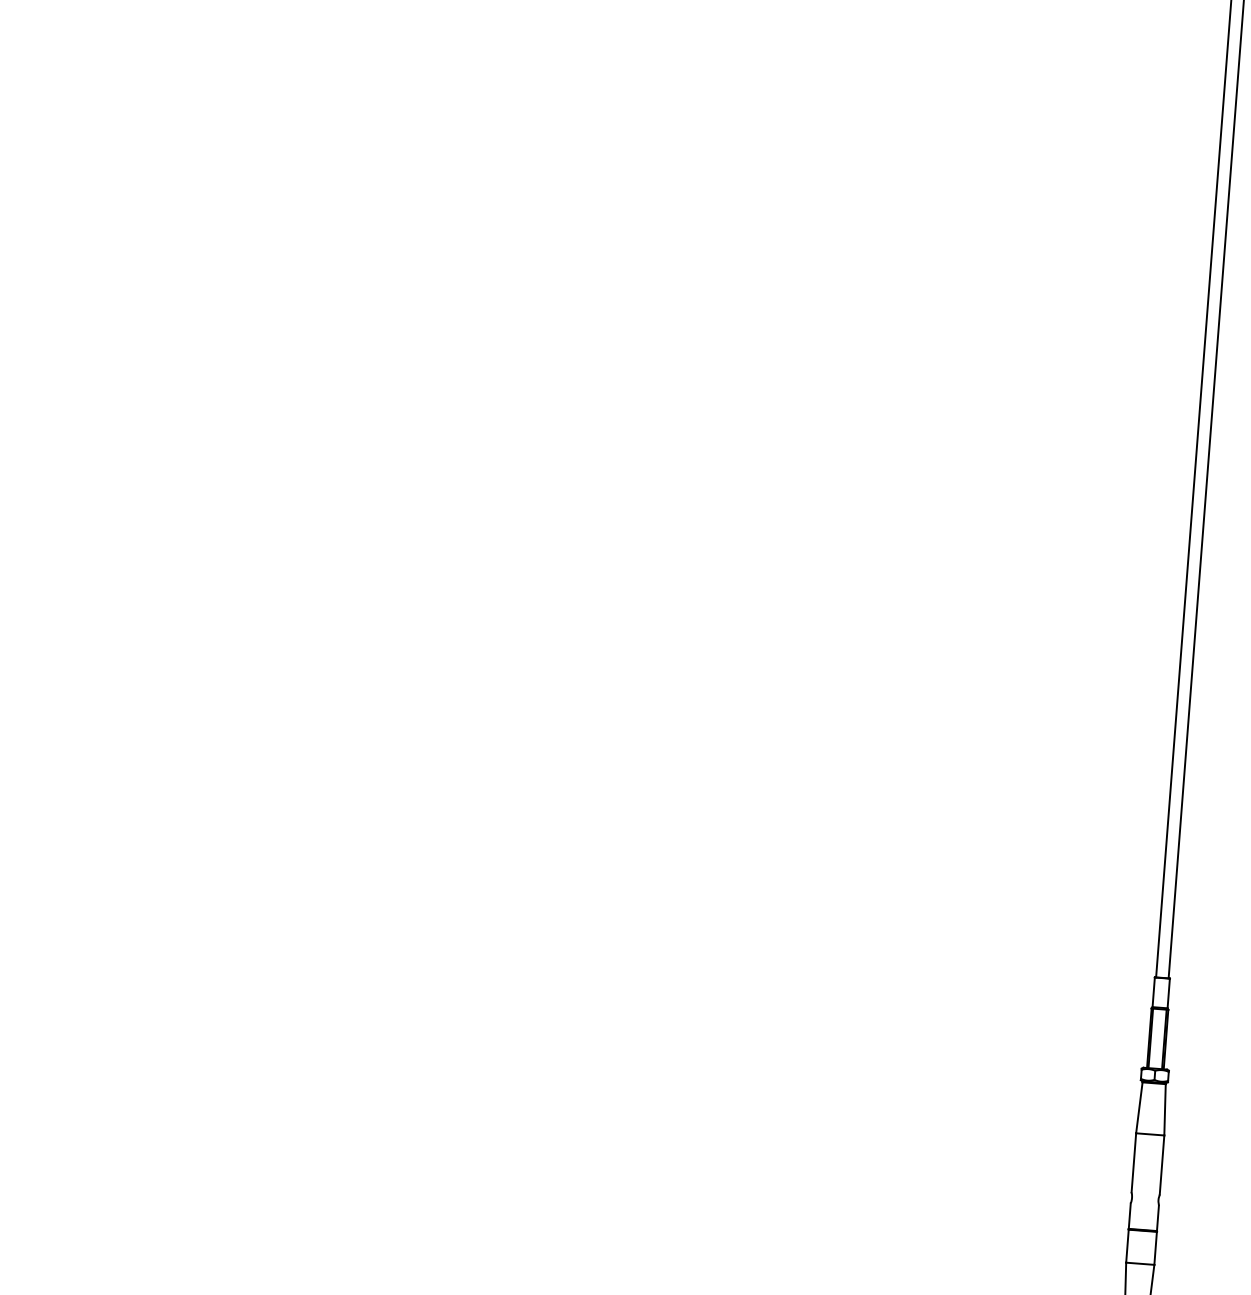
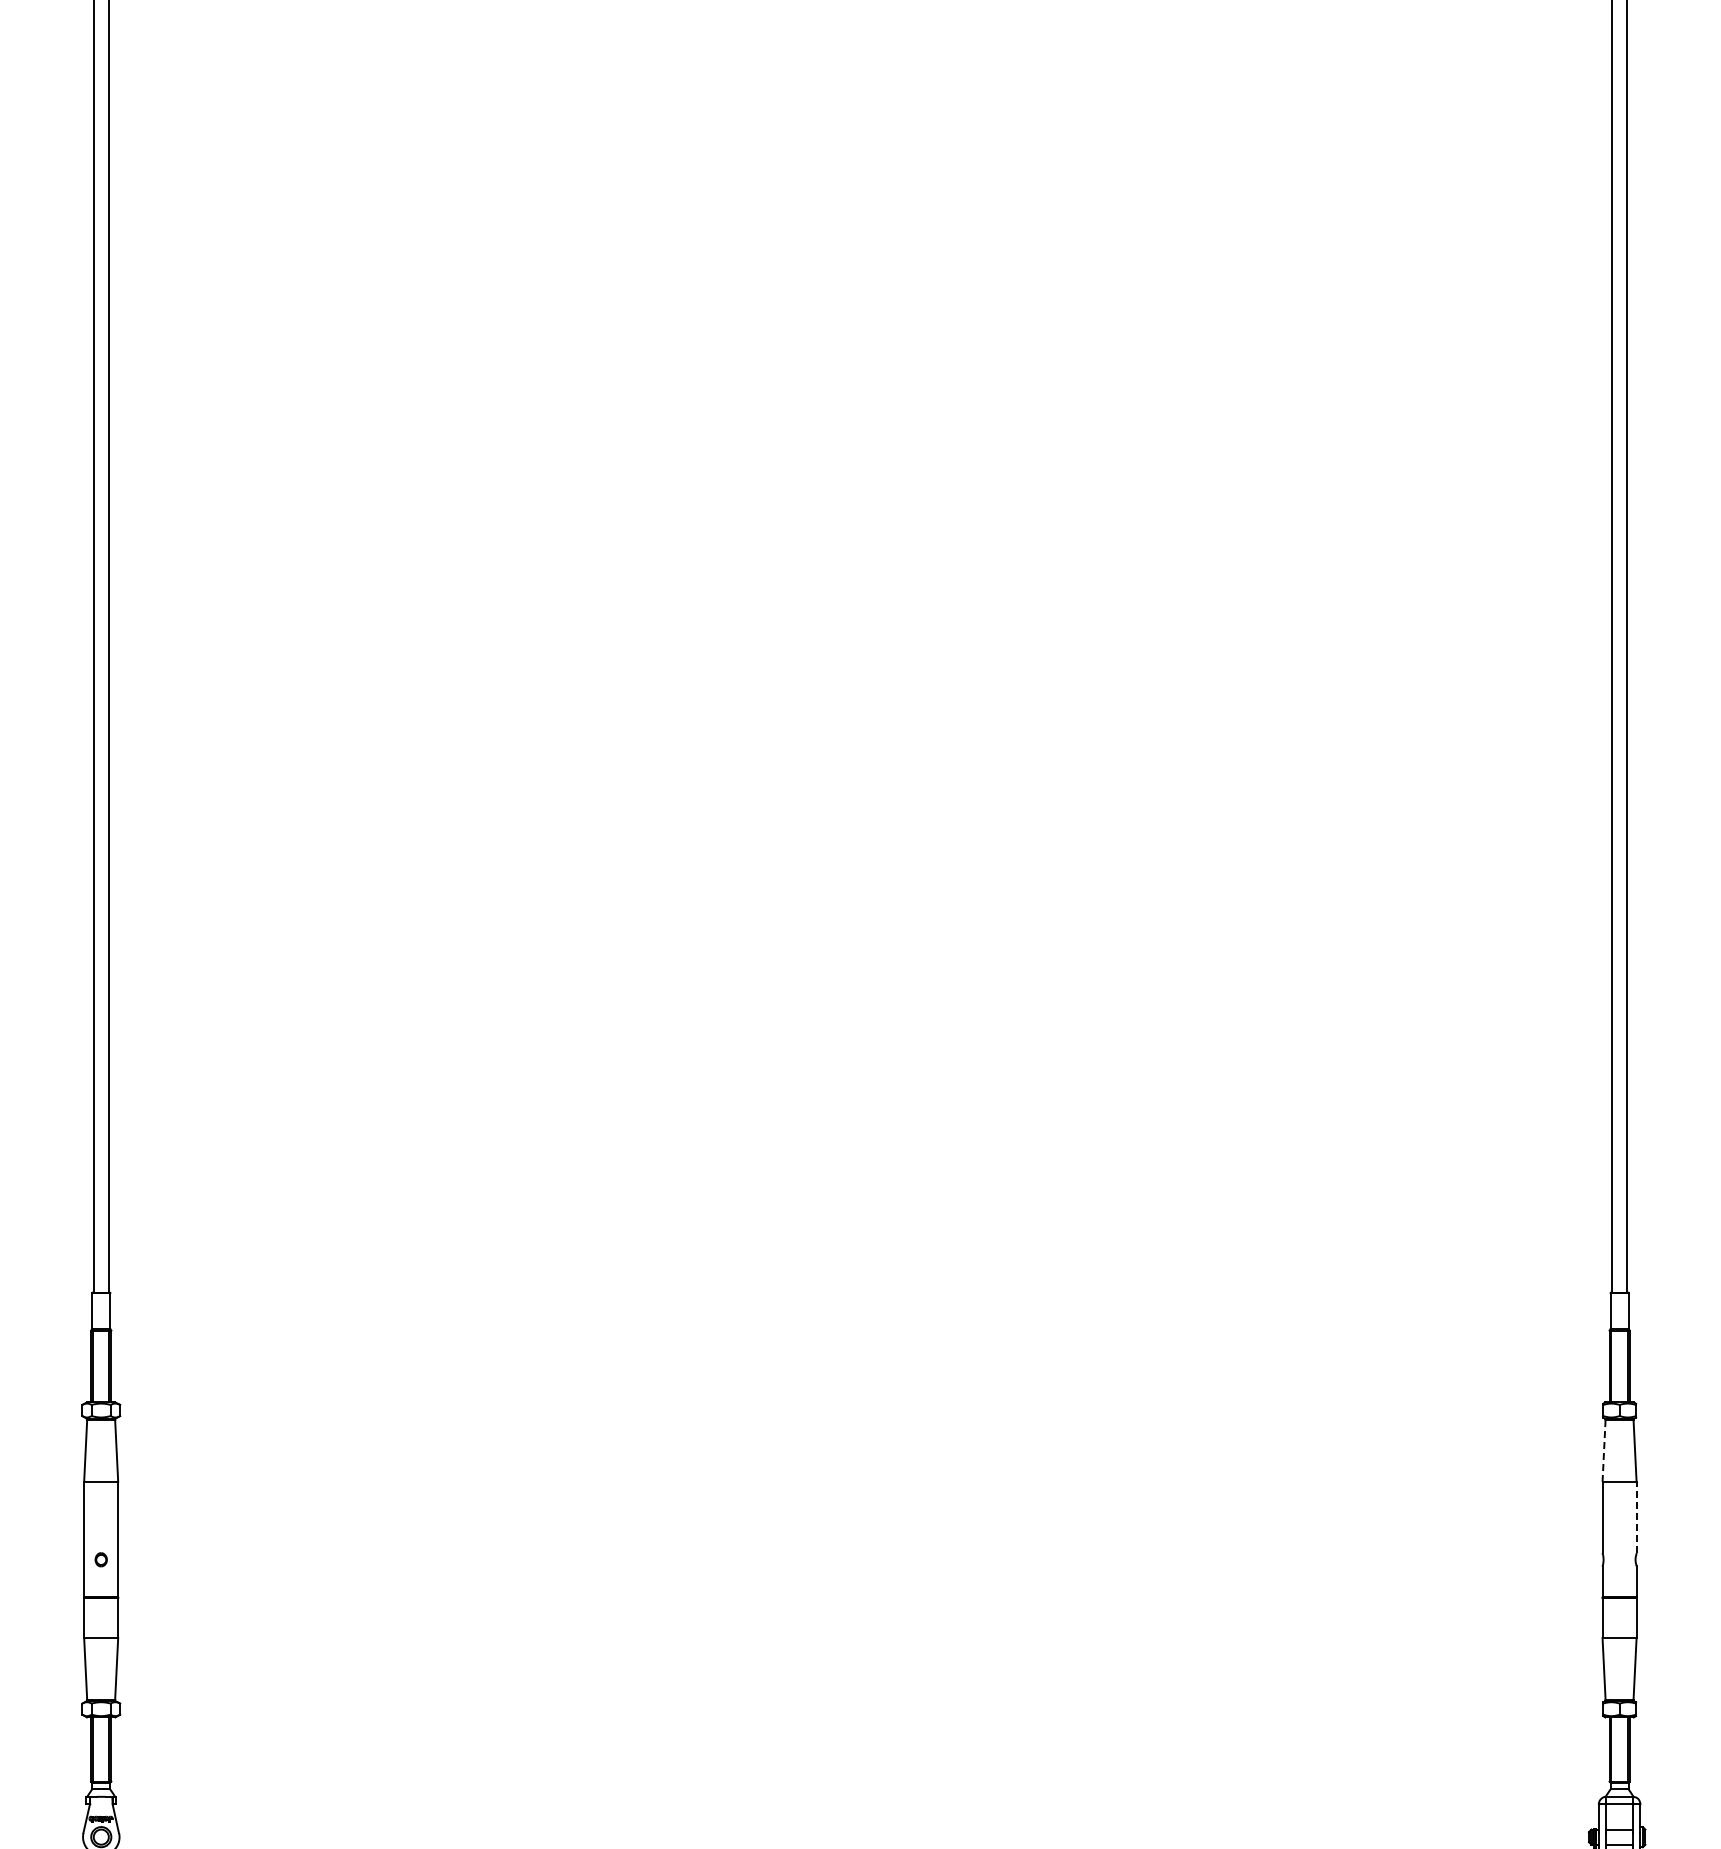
line: (1139, 1107) -> (1604, 1450), solid -> dashed
line: (1161, 1165) -> (1636, 1517), solid -> dashed

